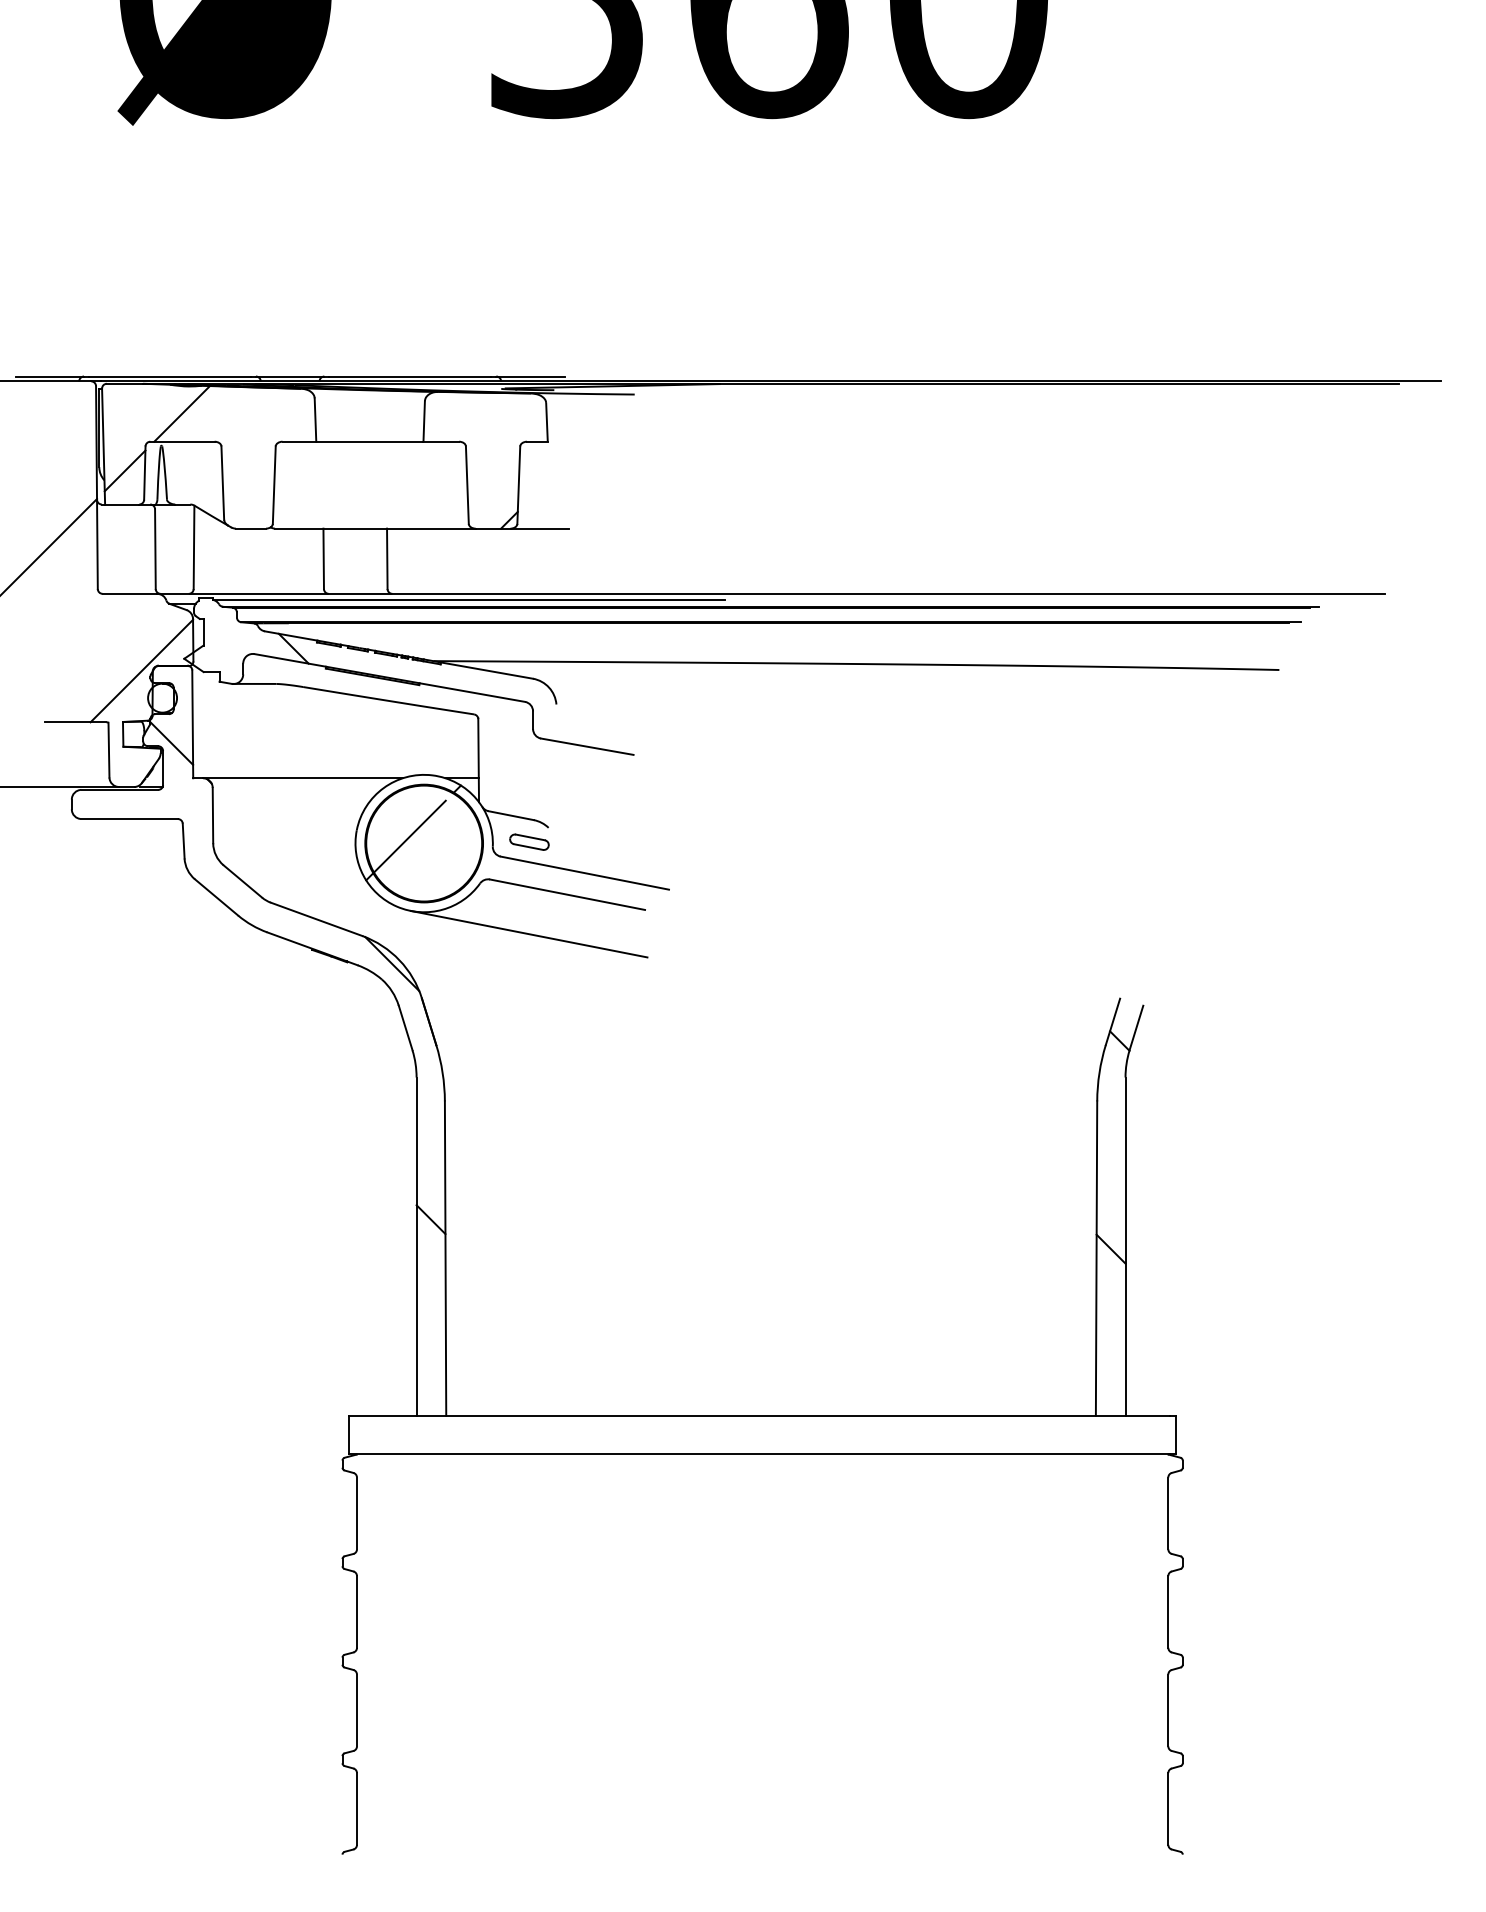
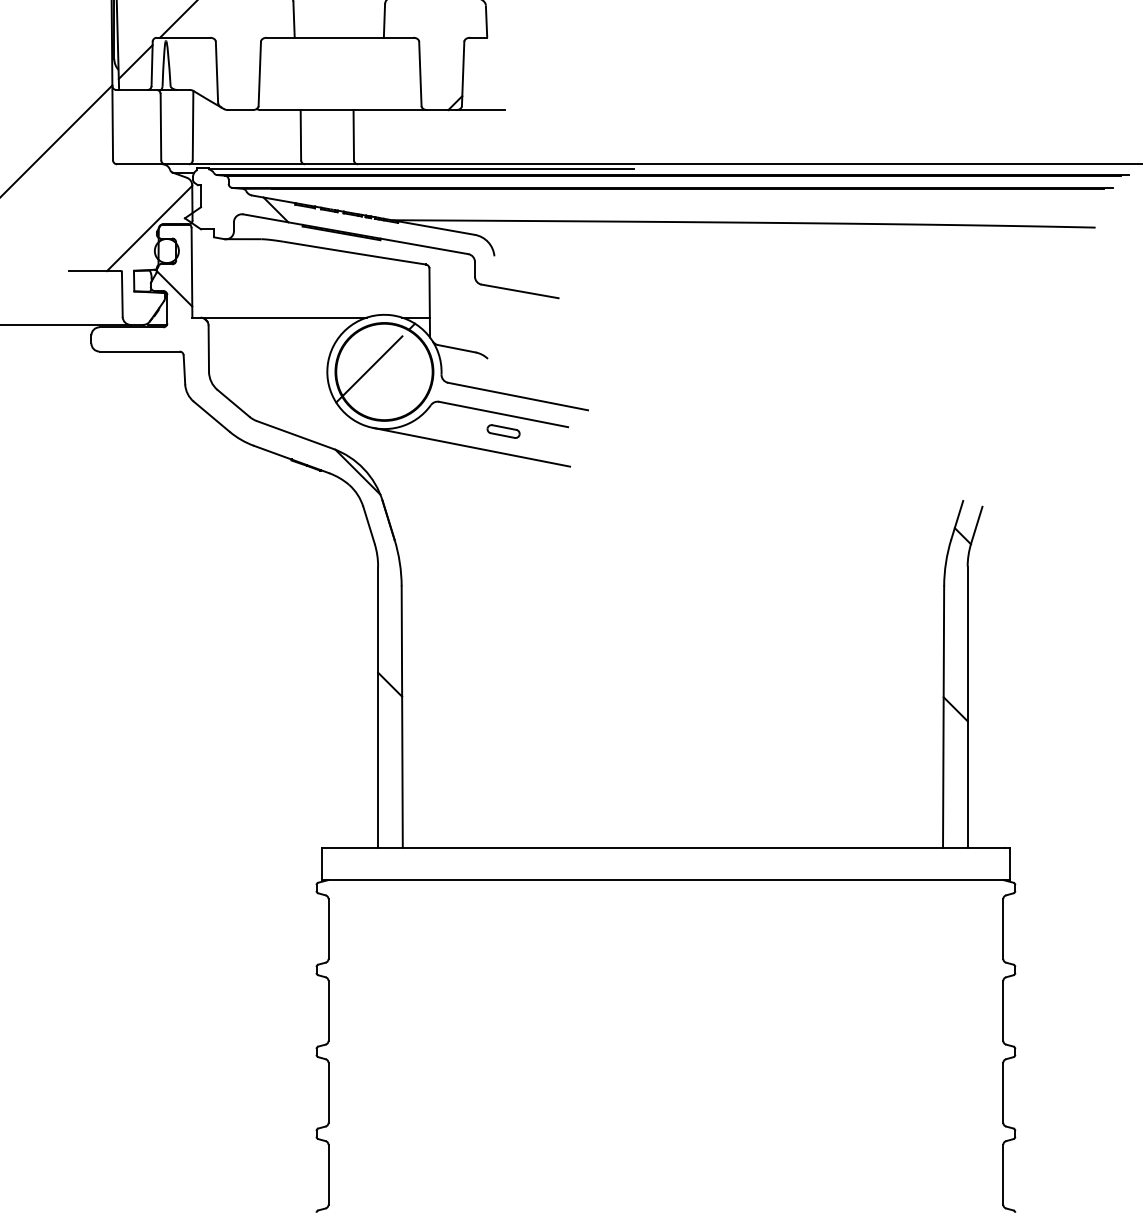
part: (529, 841) -> (503, 430), moved

